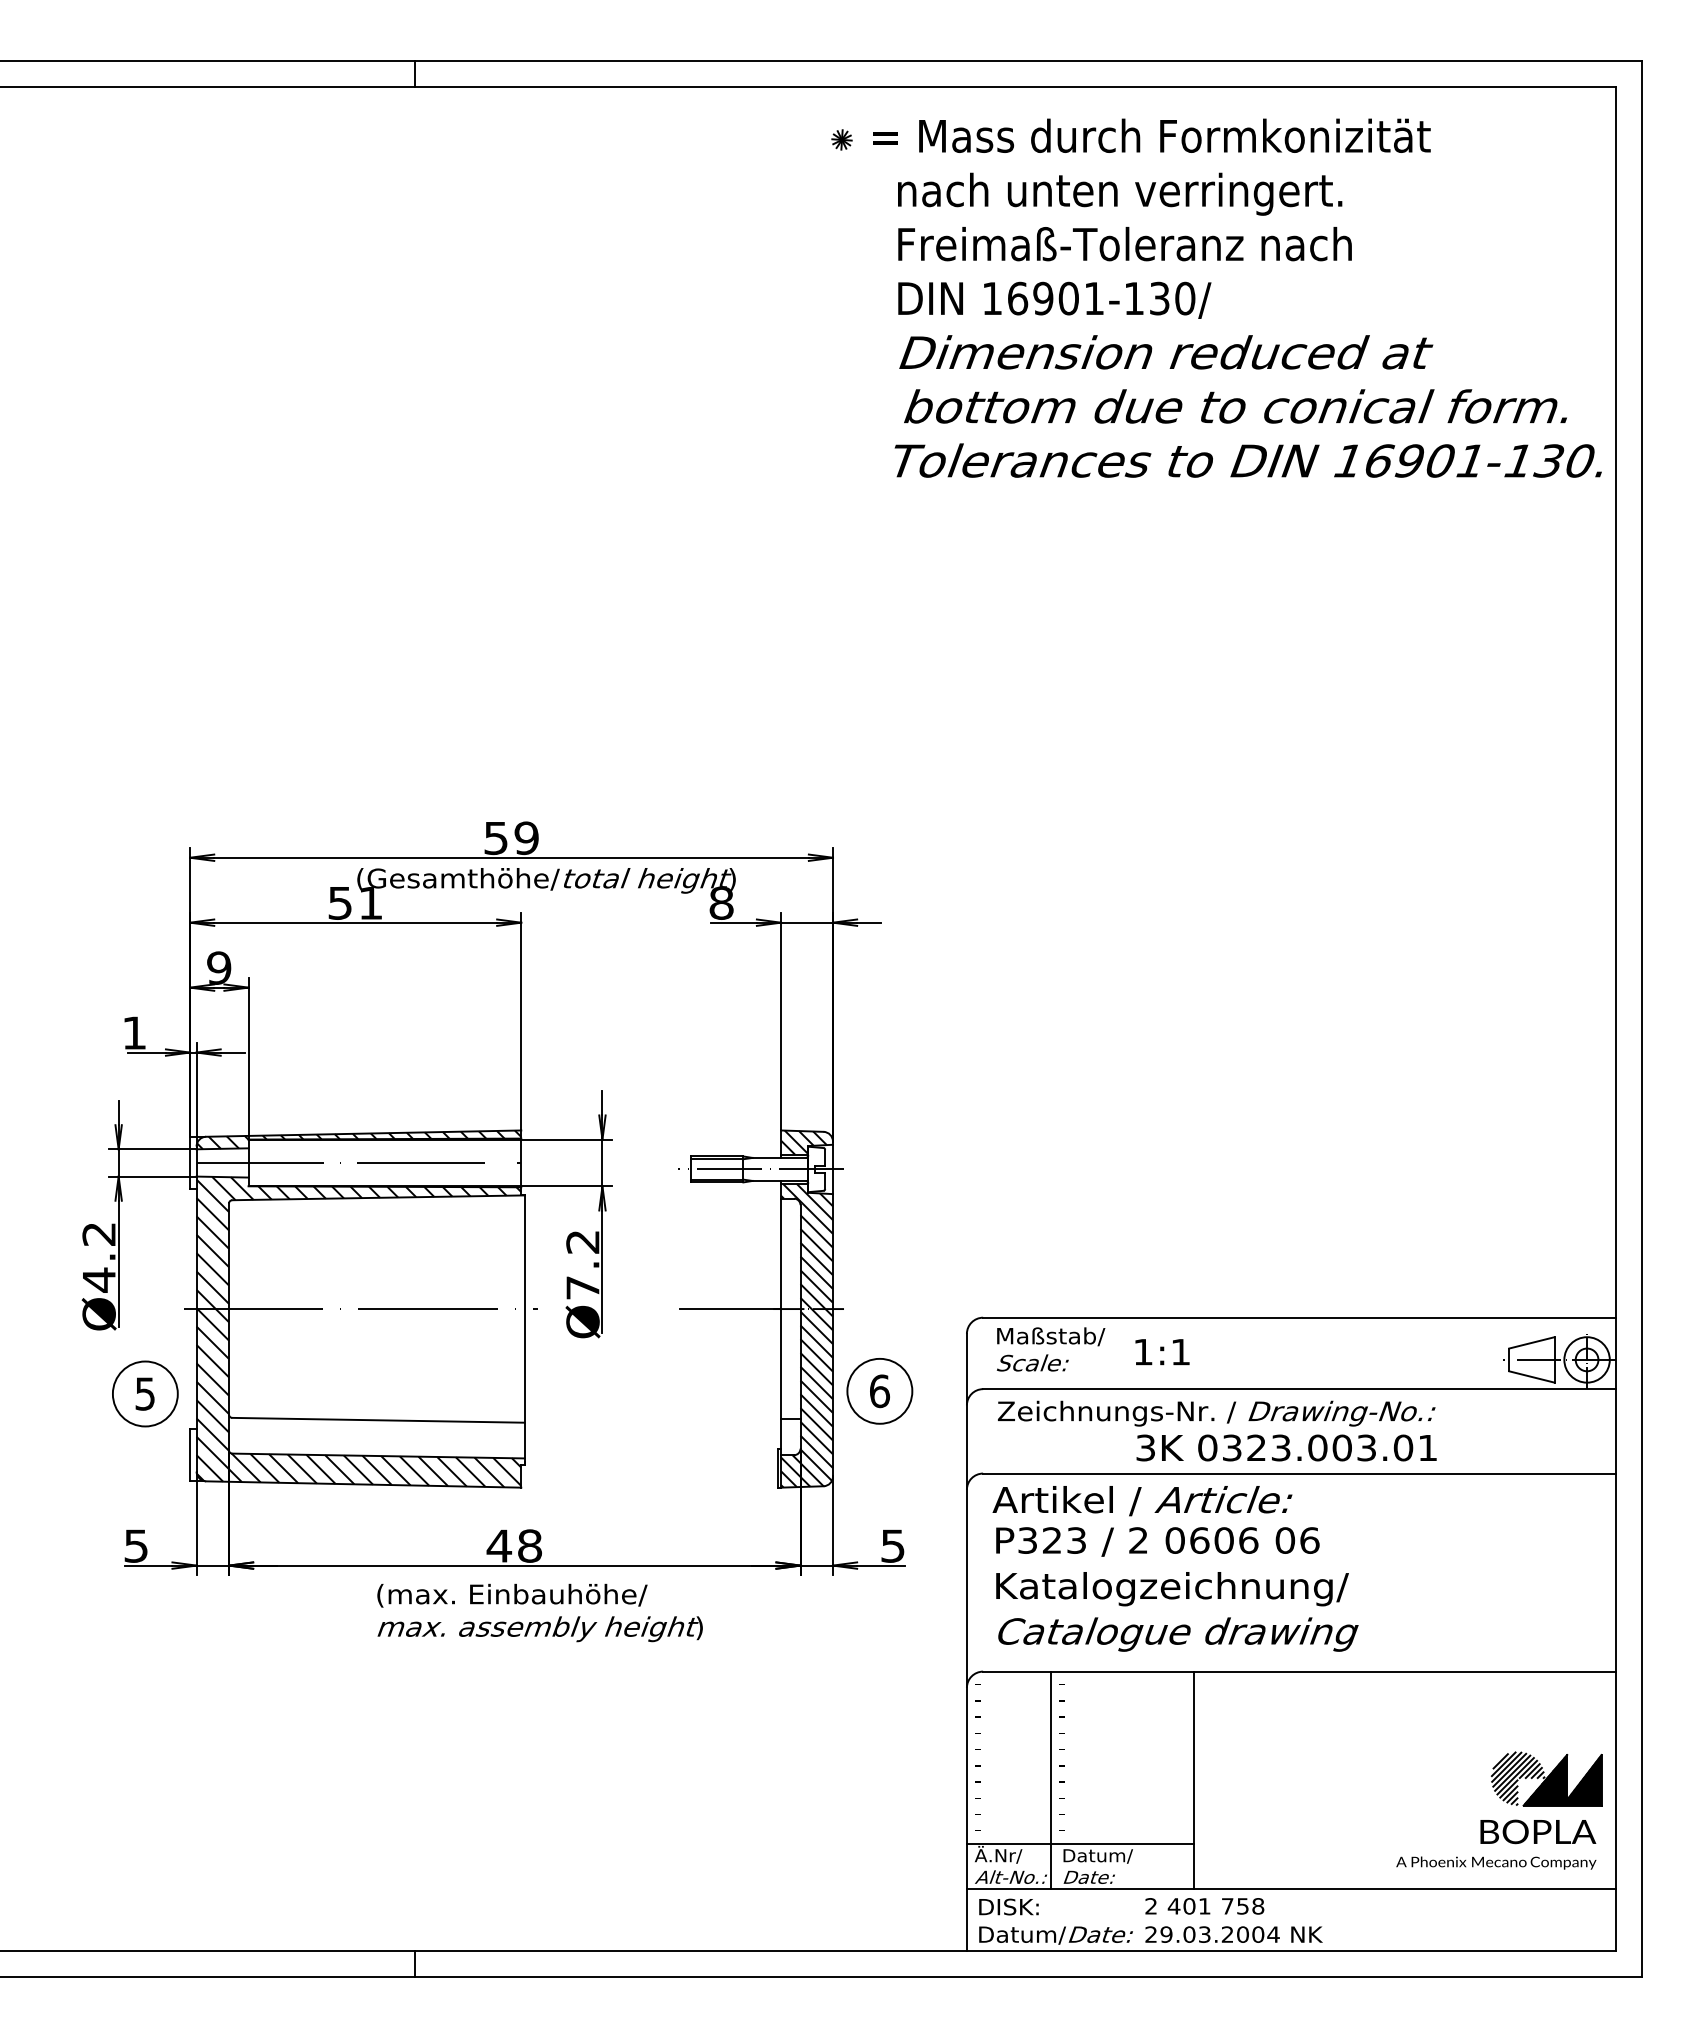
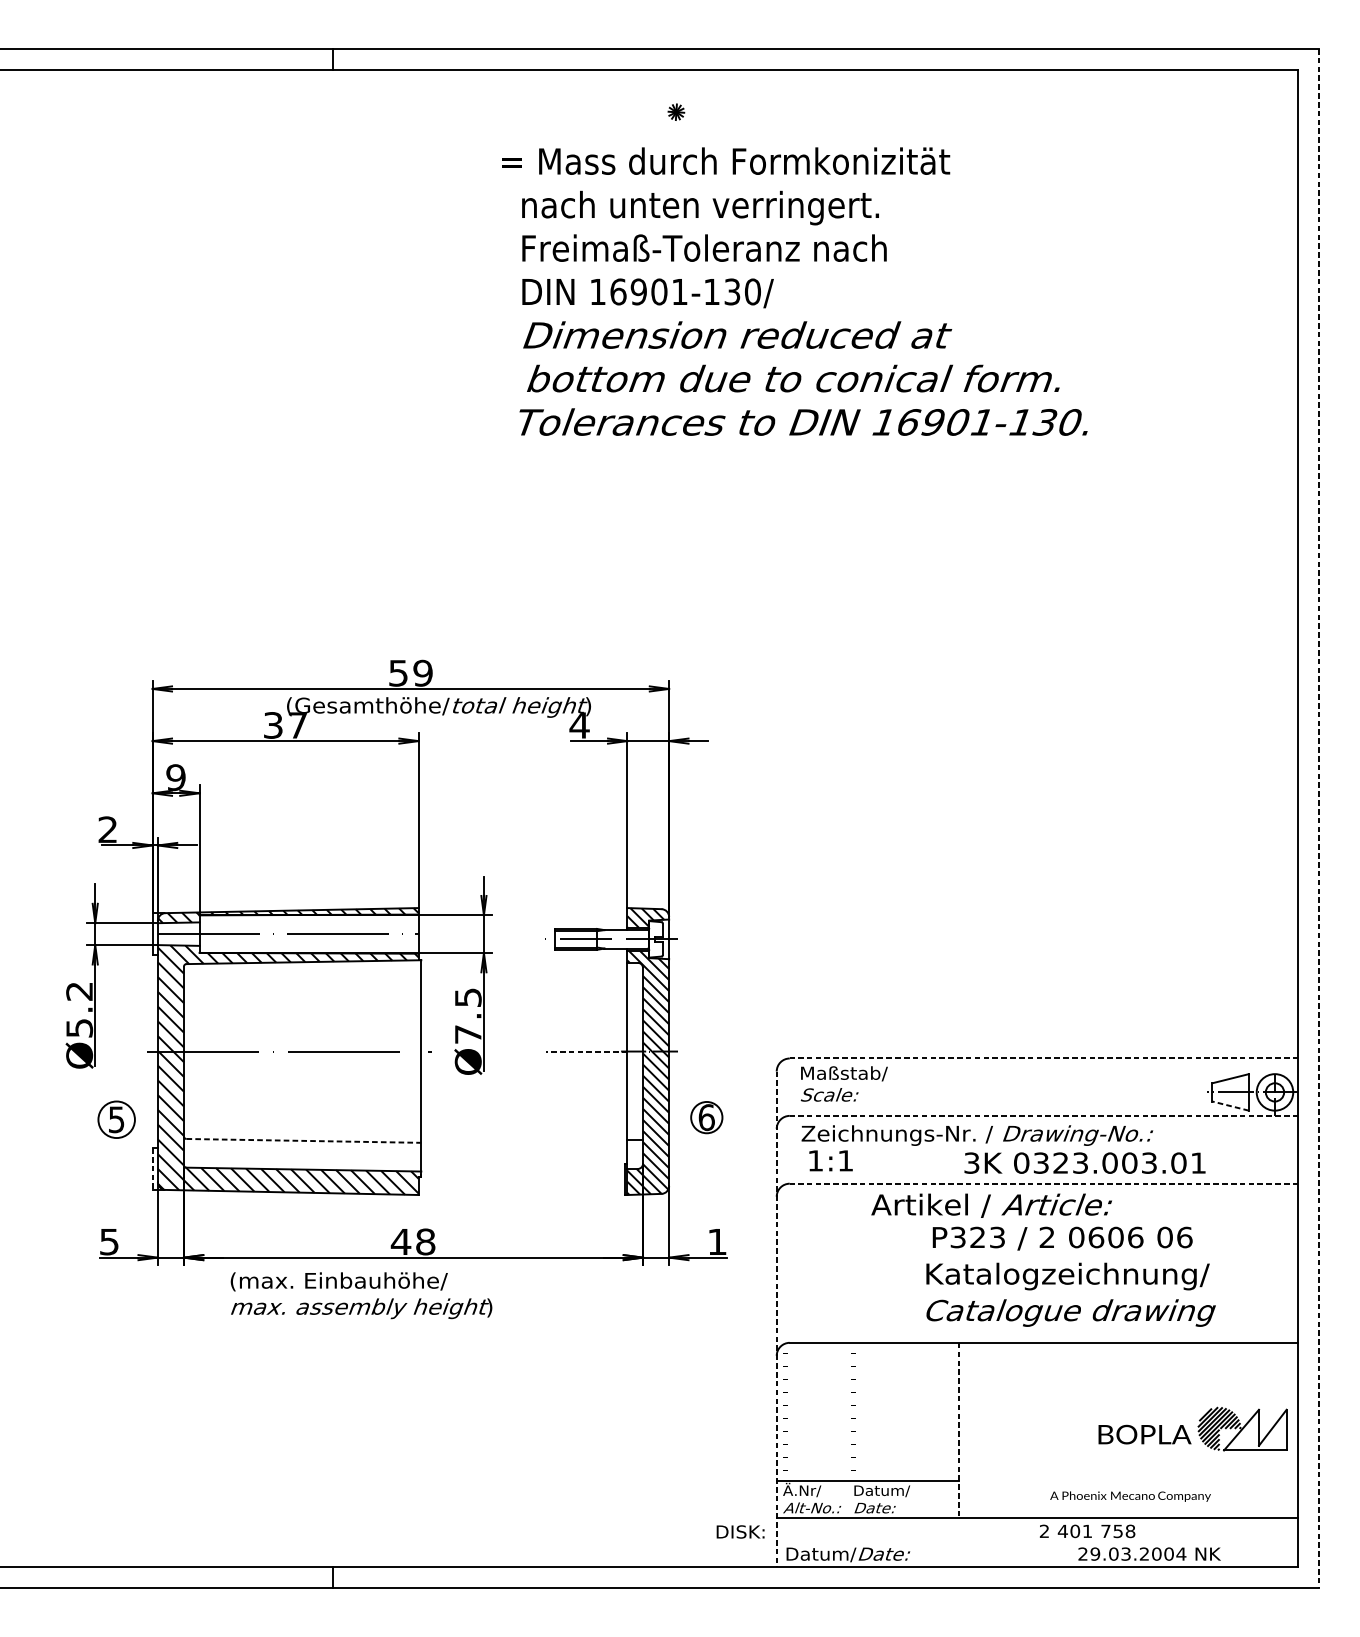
text: (1237, 297) -> (794, 291), moved
text: (355, 902) -> (285, 724), 51 -> 37
text: (721, 902) -> (579, 724), 8 -> 4
line: (1642, 1018) -> (1319, 818), solid -> dashed
text: (133, 1032) -> (107, 829), 1 -> 2
text: (582, 1242) -> (467, 998), Ø7.2 -> Ø7.5
text: (99, 1279) -> (79, 1027), Ø4.2 -> Ø5.2
line: (730, 1309) -> (586, 1051), solid -> dashed
line: (1299, 1317) -> (1043, 1058), solid -> dashed
text: (1162, 1352) -> (831, 1161), moved
line: (1531, 1376) -> (1230, 1105), solid -> dashed
line: (1299, 1389) -> (1043, 1116), solid -> dashed
circle: (879, 1390) -> (706, 1116), size x0.6
circle: (144, 1393) -> (116, 1119), size x0.7
line: (378, 1420) -> (304, 1141), solid -> dashed
text: (1286, 1447) -> (1084, 1162), moved
line: (190, 1455) -> (152, 1169), solid -> dashed
line: (1299, 1473) -> (1043, 1183), solid -> dashed
text: (1142, 1501) -> (991, 1206), moved
text: (1157, 1541) -> (1062, 1238), moved
text: (892, 1545) -> (716, 1241), 5 -> 1
text: (1172, 1589) -> (1068, 1276), moved
text: (539, 1612) -> (361, 1295), moved
text: (1178, 1634) -> (1071, 1312), moved
line: (966, 1642) -> (776, 1319), solid -> dashed
line: (1051, 1780) -> (844, 1430), removed
line: (1194, 1780) -> (959, 1430), solid -> dashed
hatch: (1562, 1780) -> (1255, 1430), removed
text: (1538, 1831) -> (1145, 1434), moved
text: (1496, 1862) -> (1130, 1496), moved
text: (1008, 1906) -> (740, 1531), moved
text: (1204, 1906) -> (1087, 1531), moved
text: (1233, 1934) -> (1149, 1554), moved

